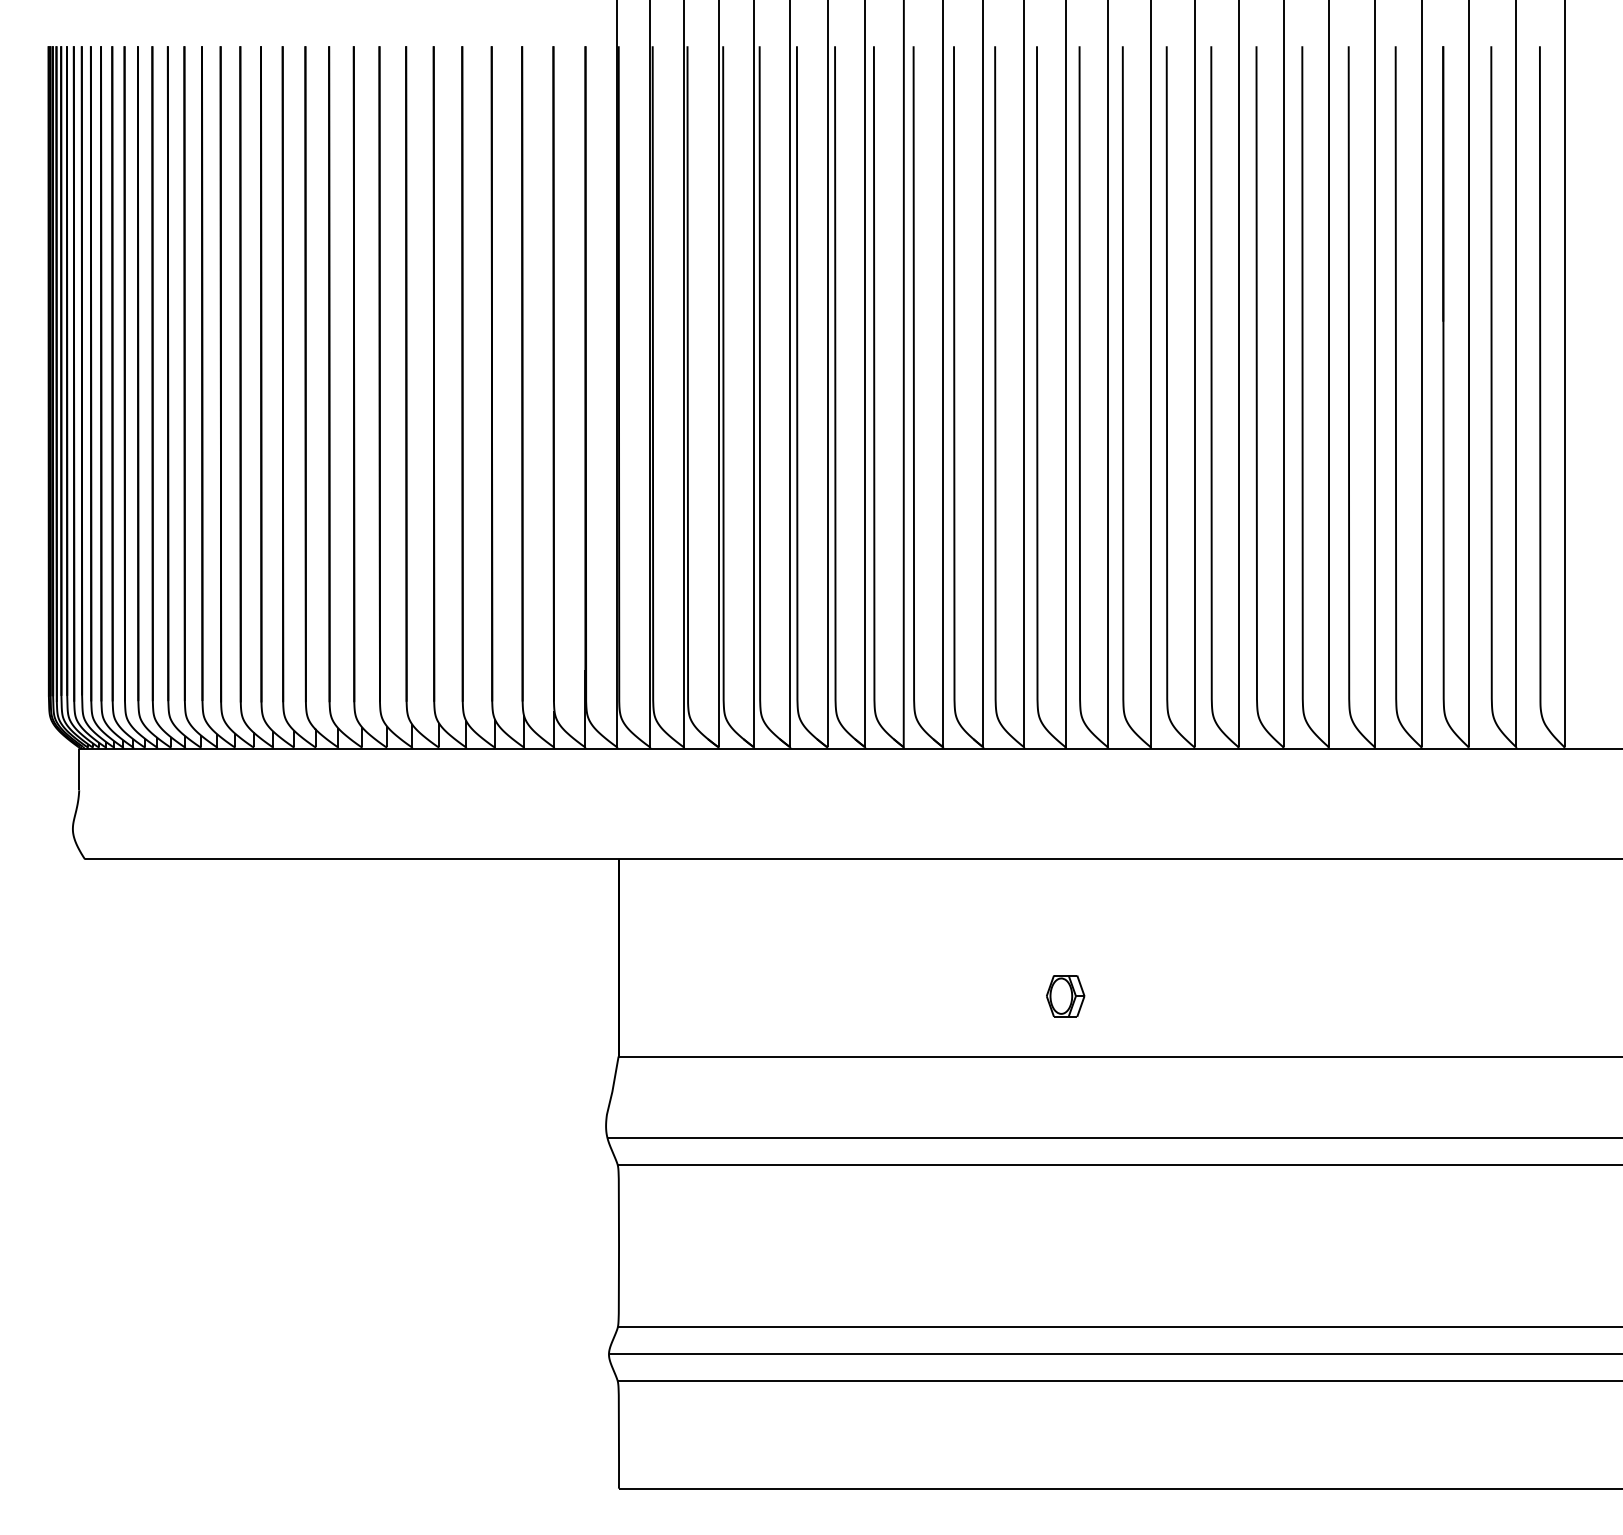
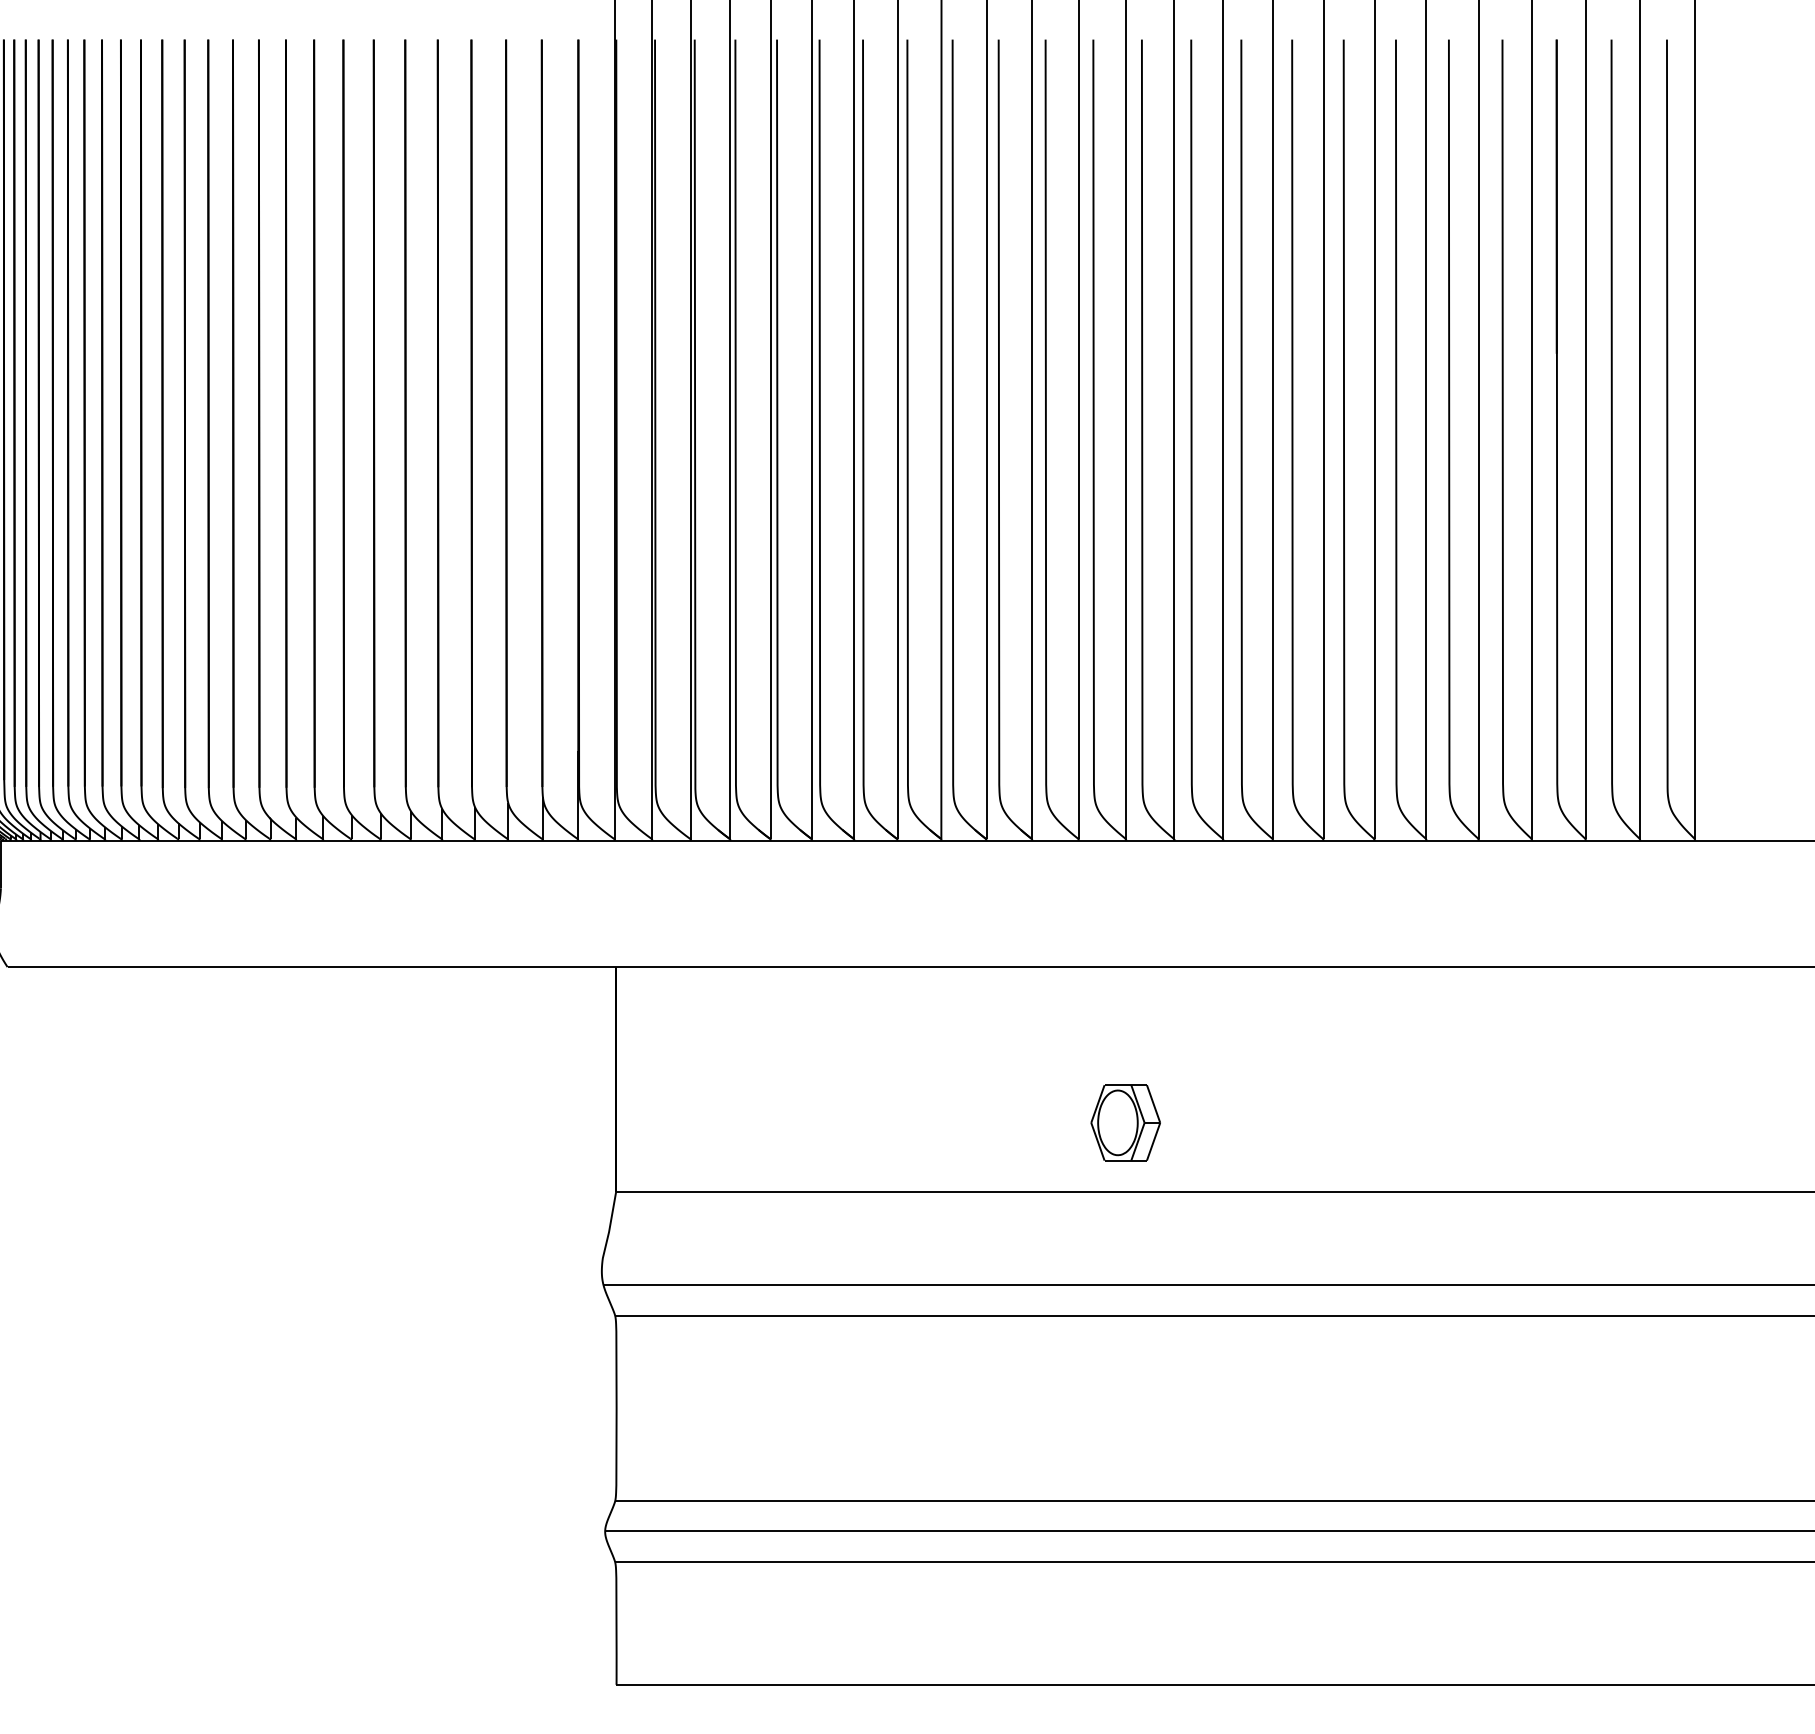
part: (1065, 996) -> (1125, 1123), size x1.6

